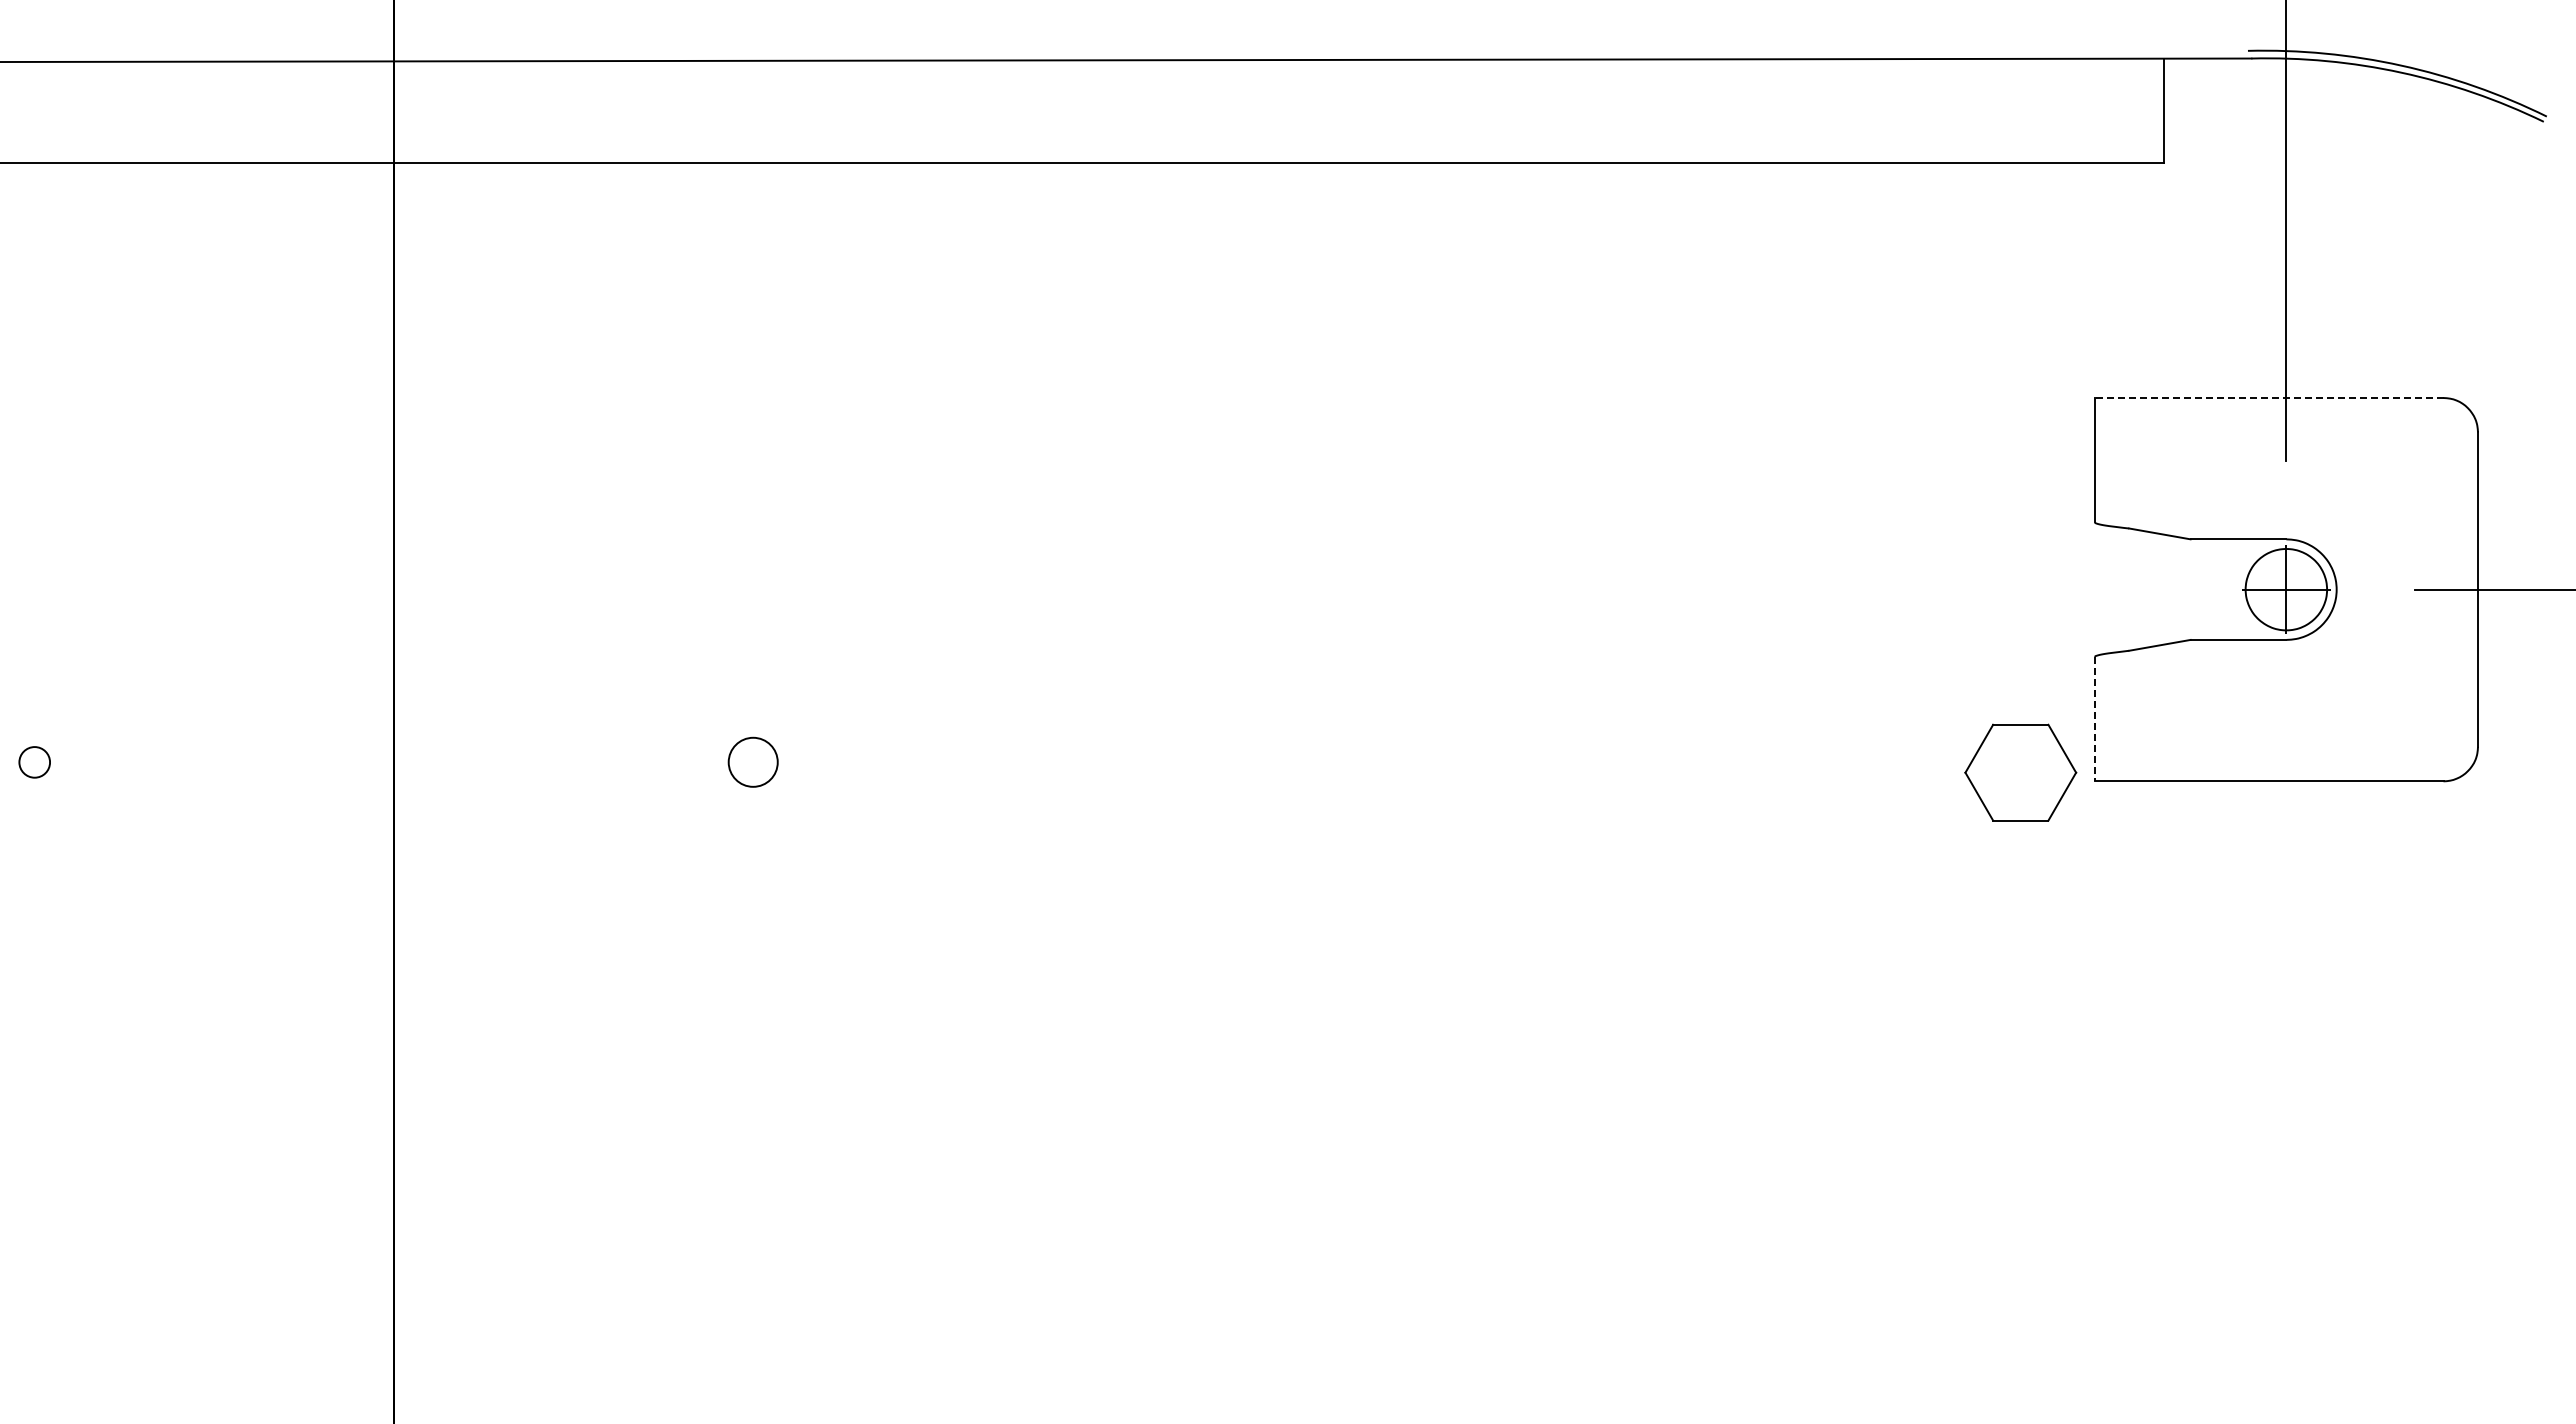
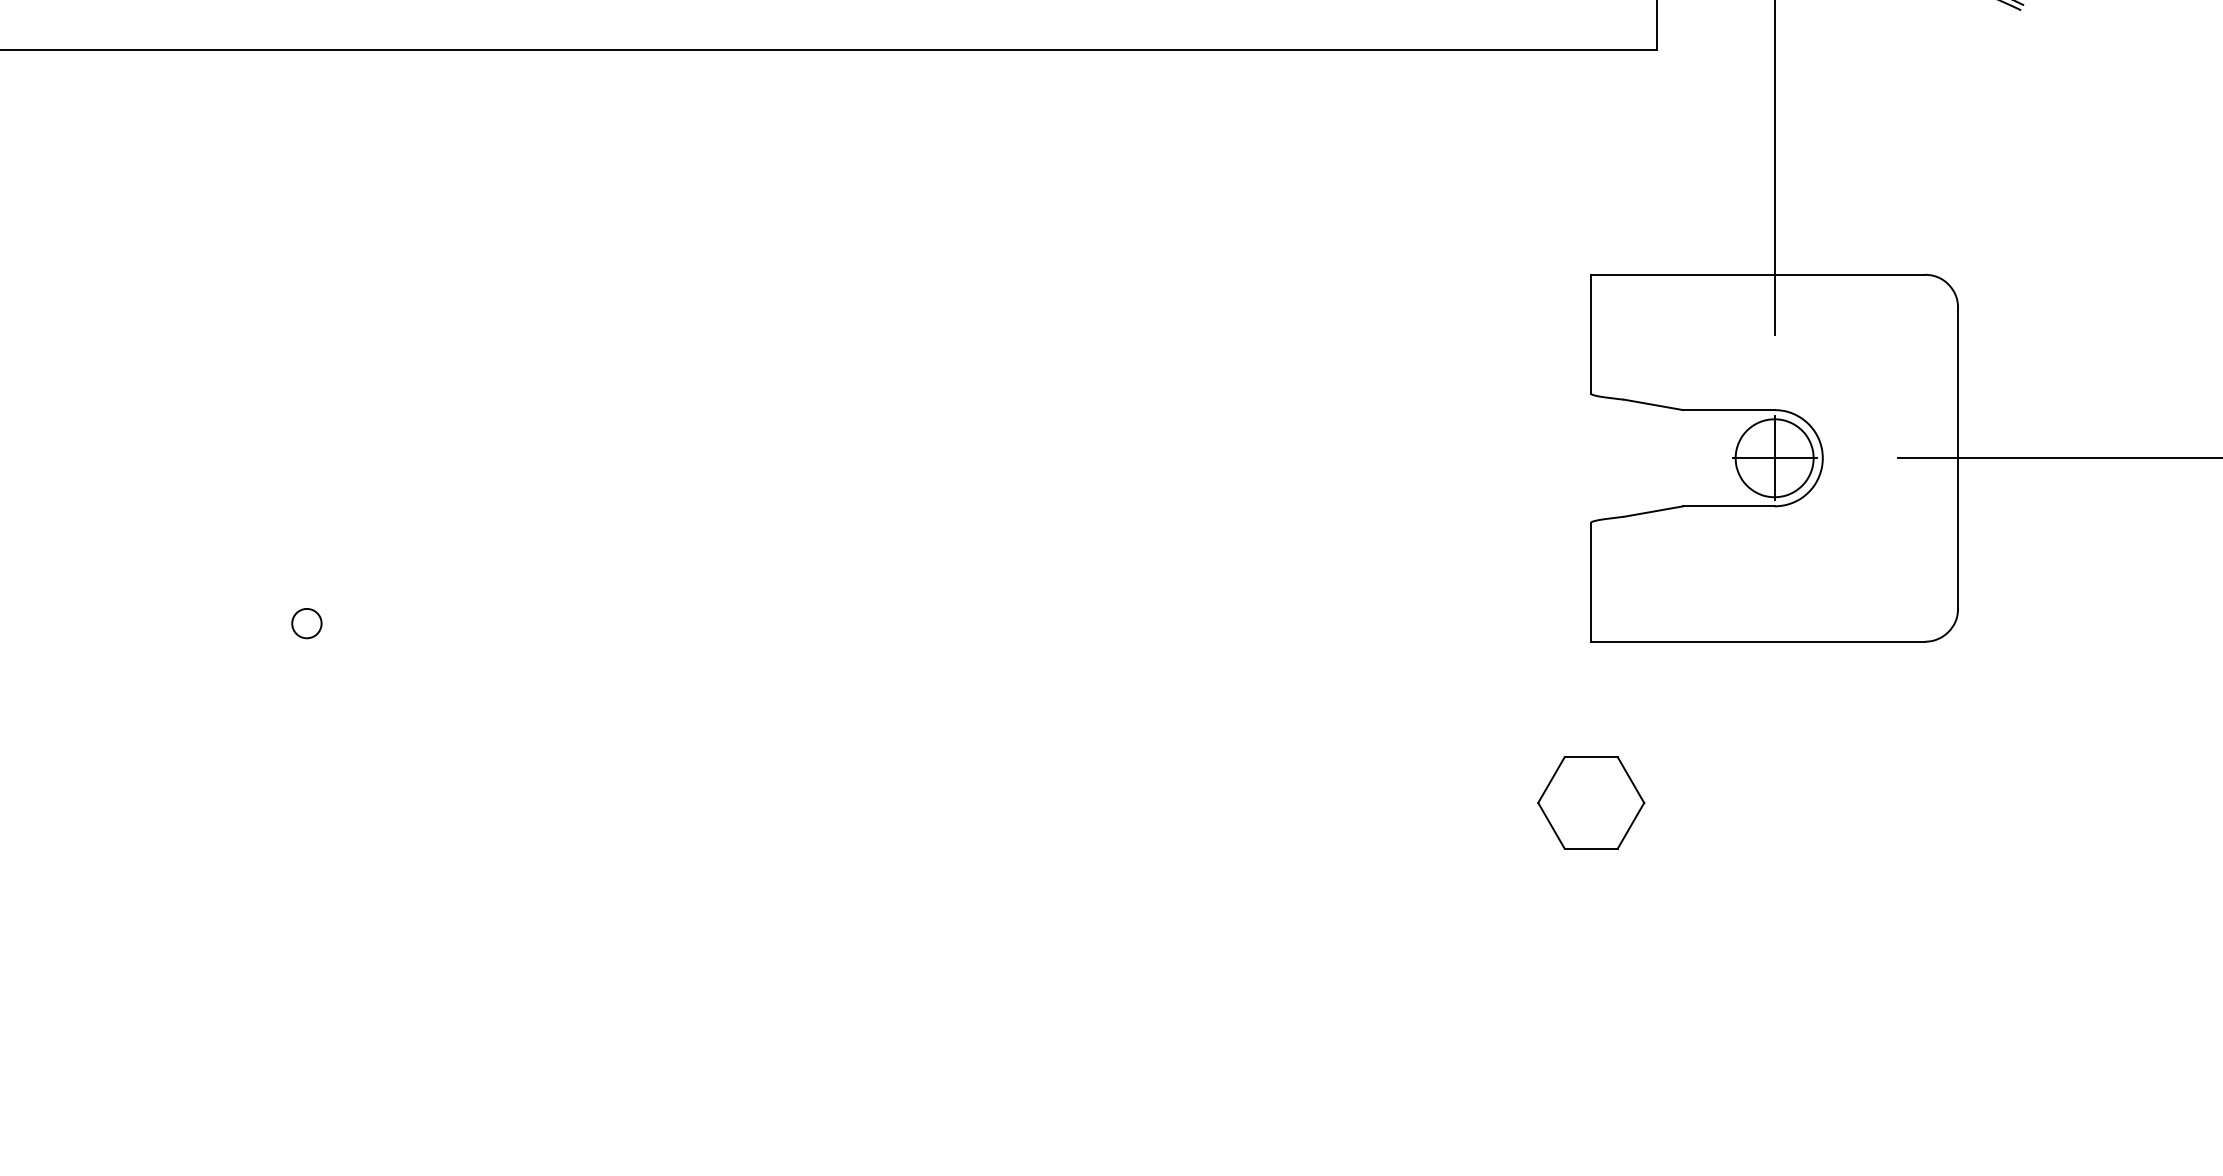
line: (2268, 398) -> (1757, 275), dashed -> solid
line: (2094, 719) -> (1590, 582), dashed -> solid
circle: (753, 762) -> (307, 623), size x0.62
part: (2020, 772) -> (1590, 802), moved

